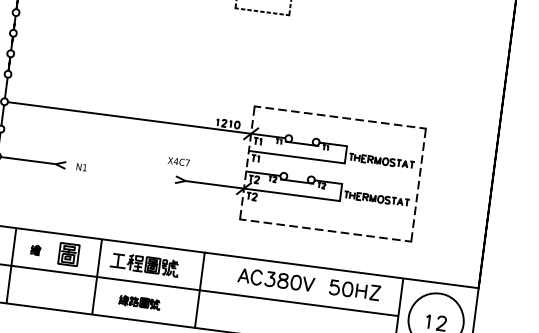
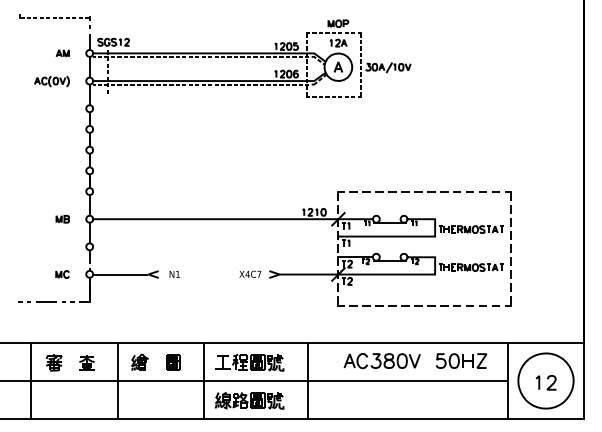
text: (179, 160) -> (250, 273), moved
part: (35, 249) -> (139, 361), size x1.67
part: (69, 254) -> (173, 362), size x0.71
part: (139, 302) -> (249, 400), size x1.67

